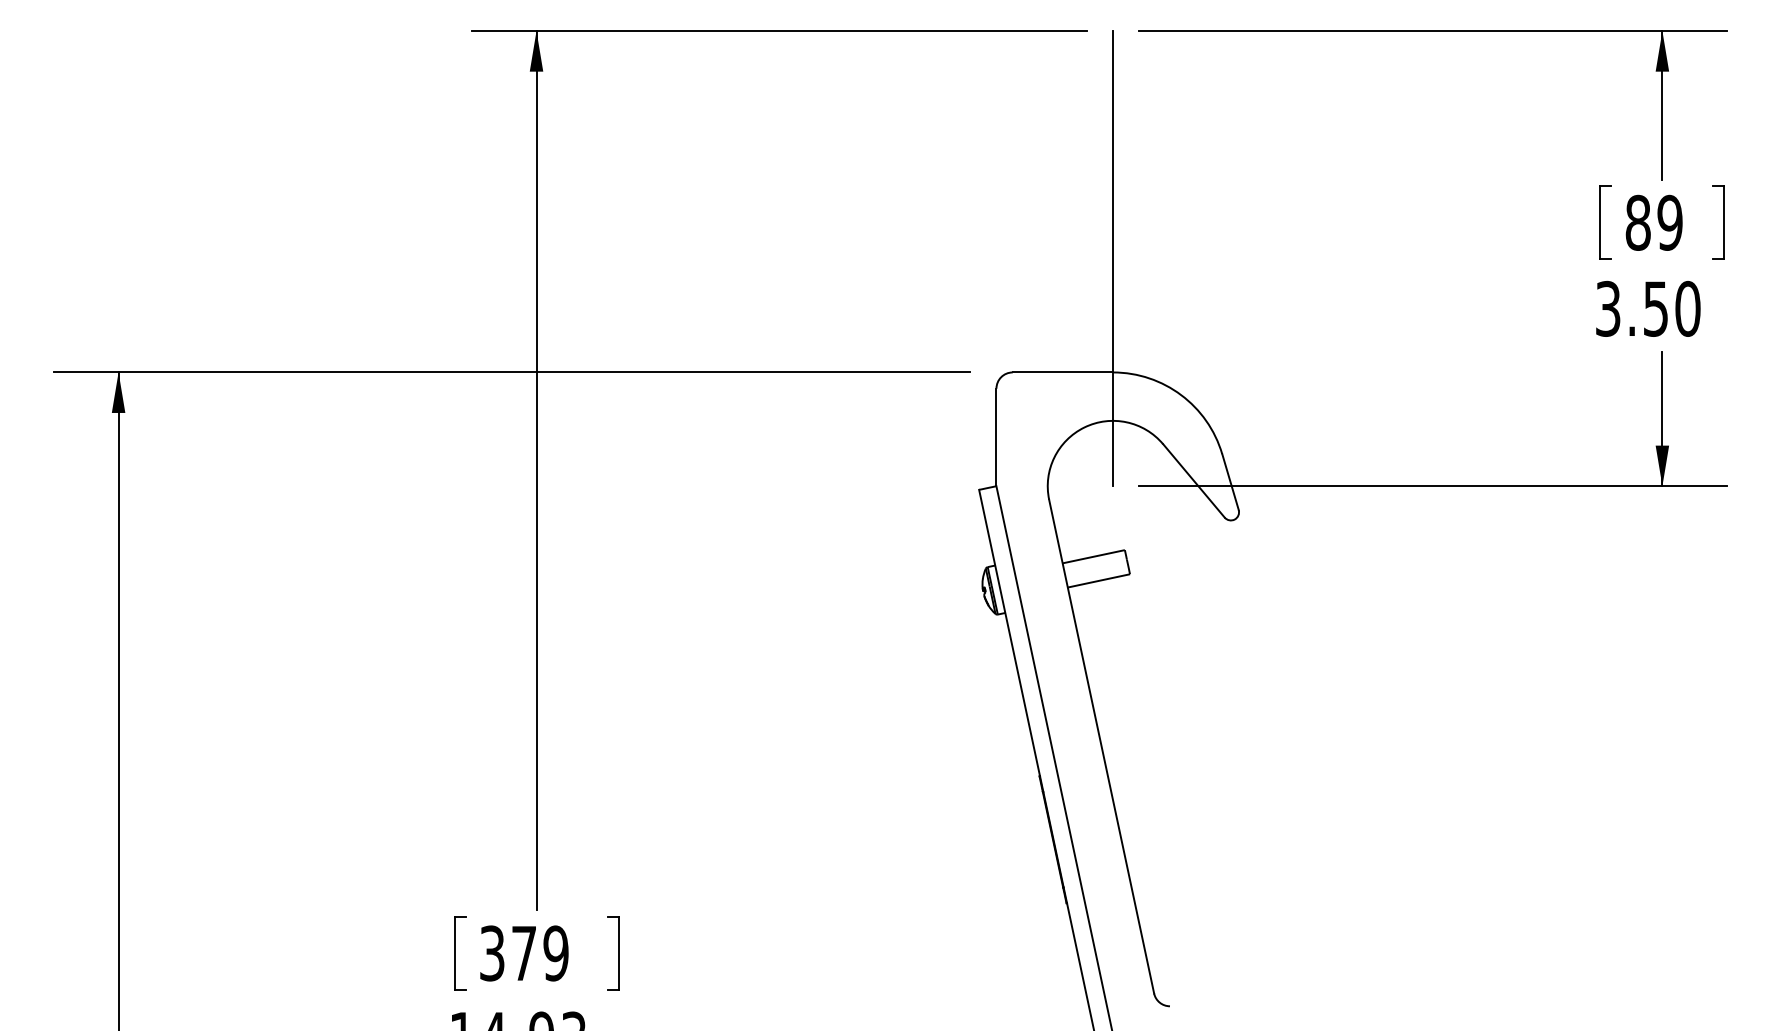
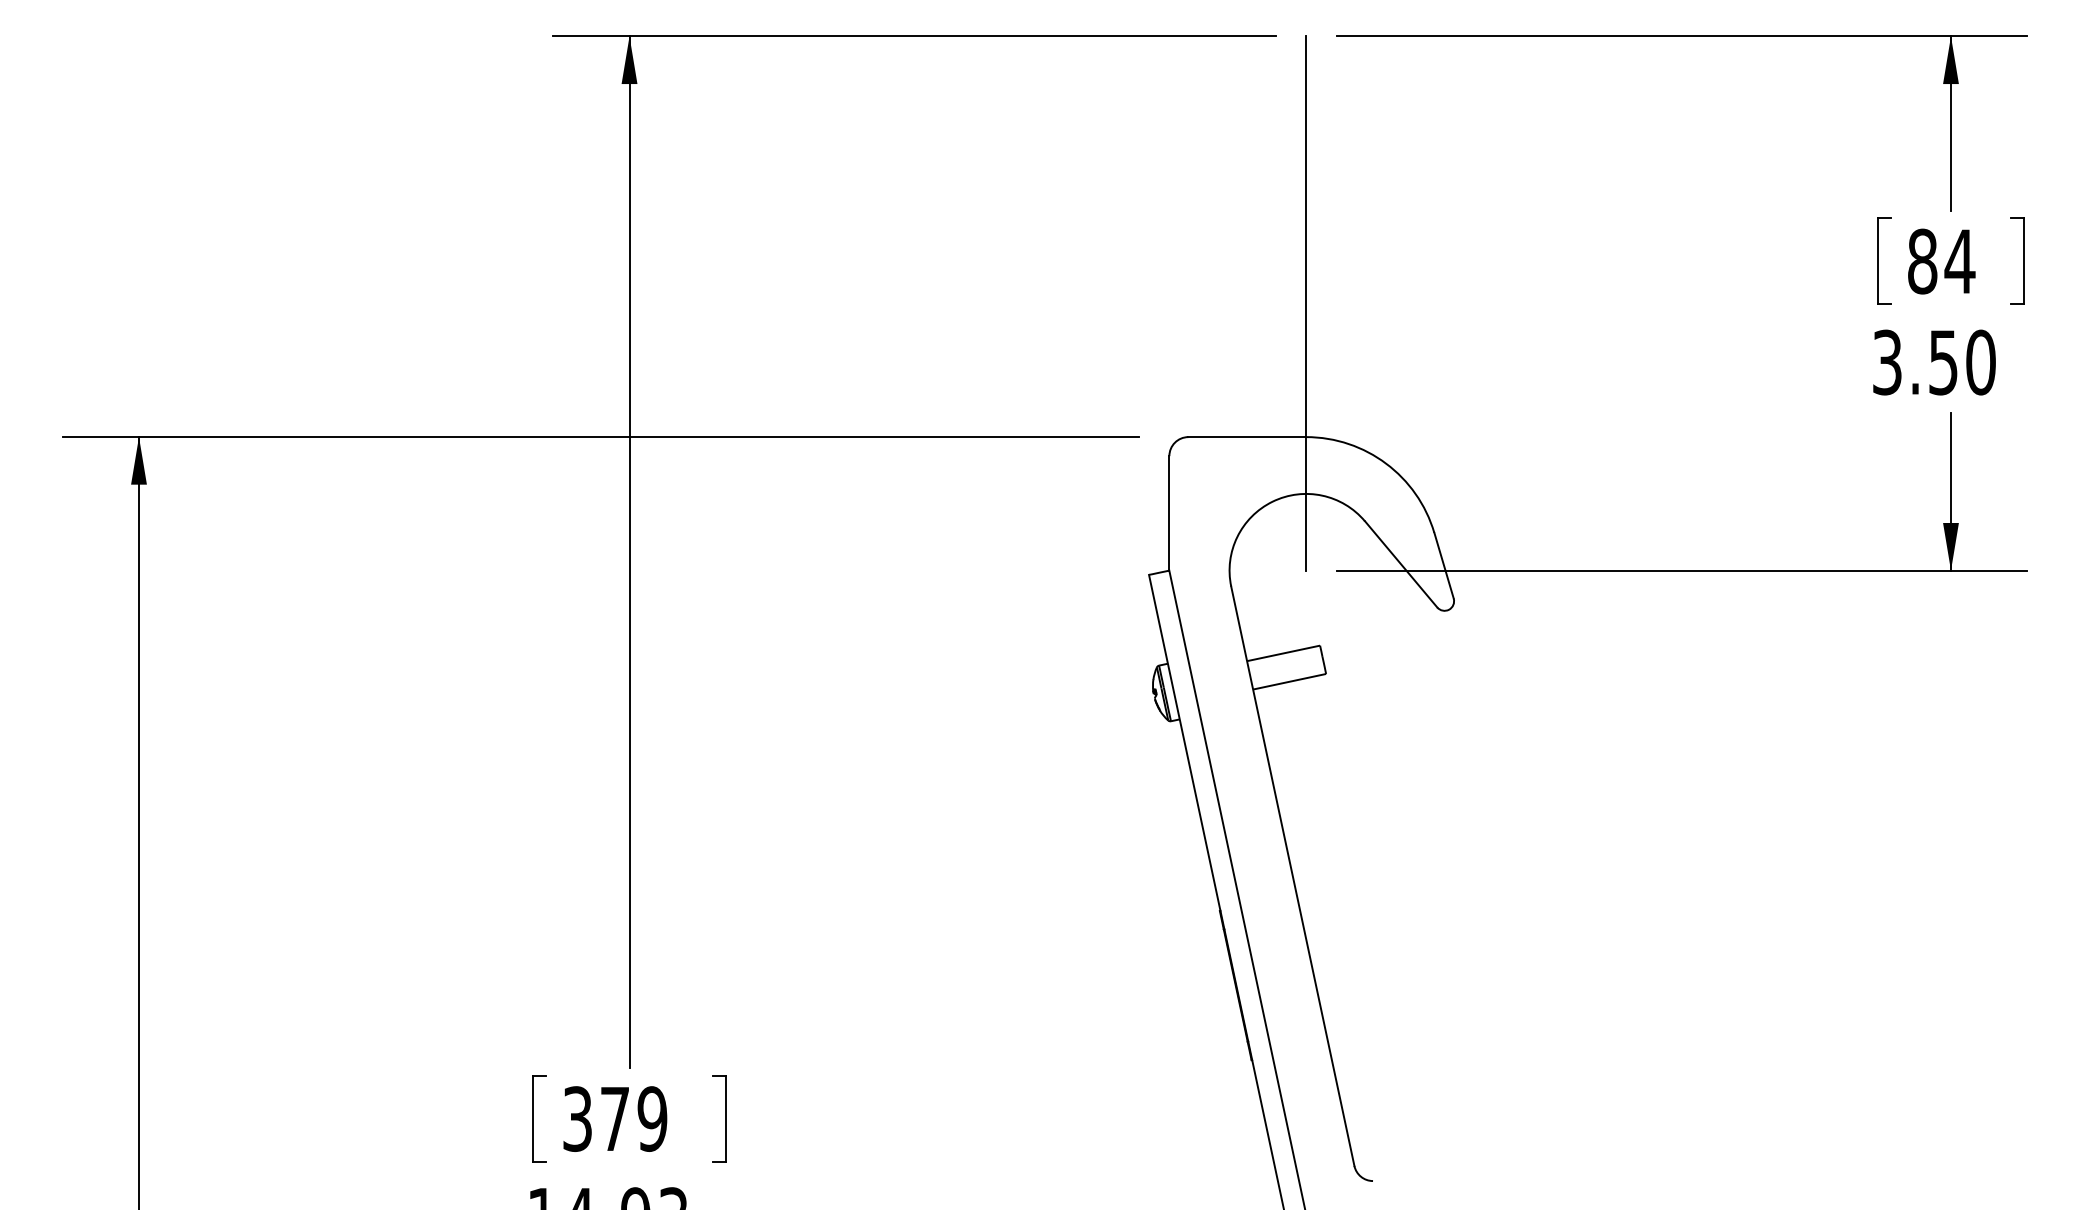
text: (1669, 222) -> (1959, 261), 89 -> 84

